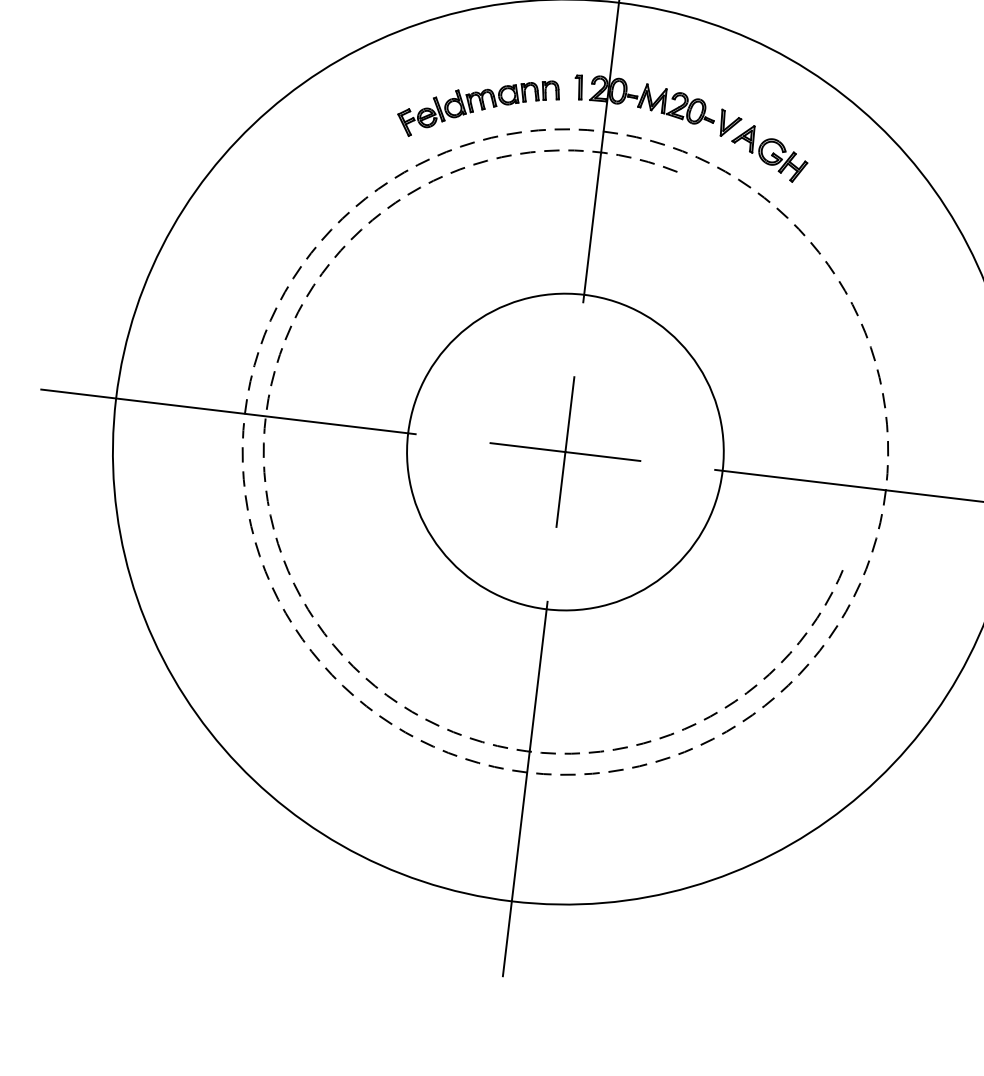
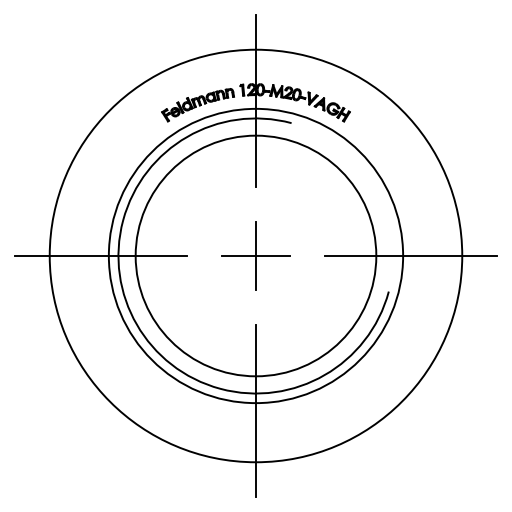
circle: (564, 450) -> (255, 255), dashed -> solid
circle: (564, 450) -> (255, 255), size x1.67
arc: (287, 570) -> (136, 324), dashed -> solid

